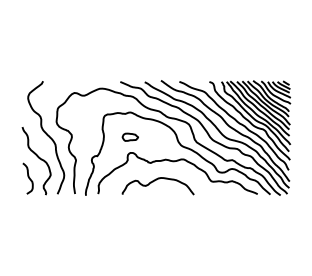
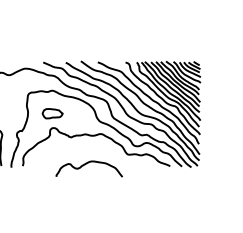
part: (129, 136) -> (51, 112), size x1.4
curve: (153, 182) -> (85, 165), moved

